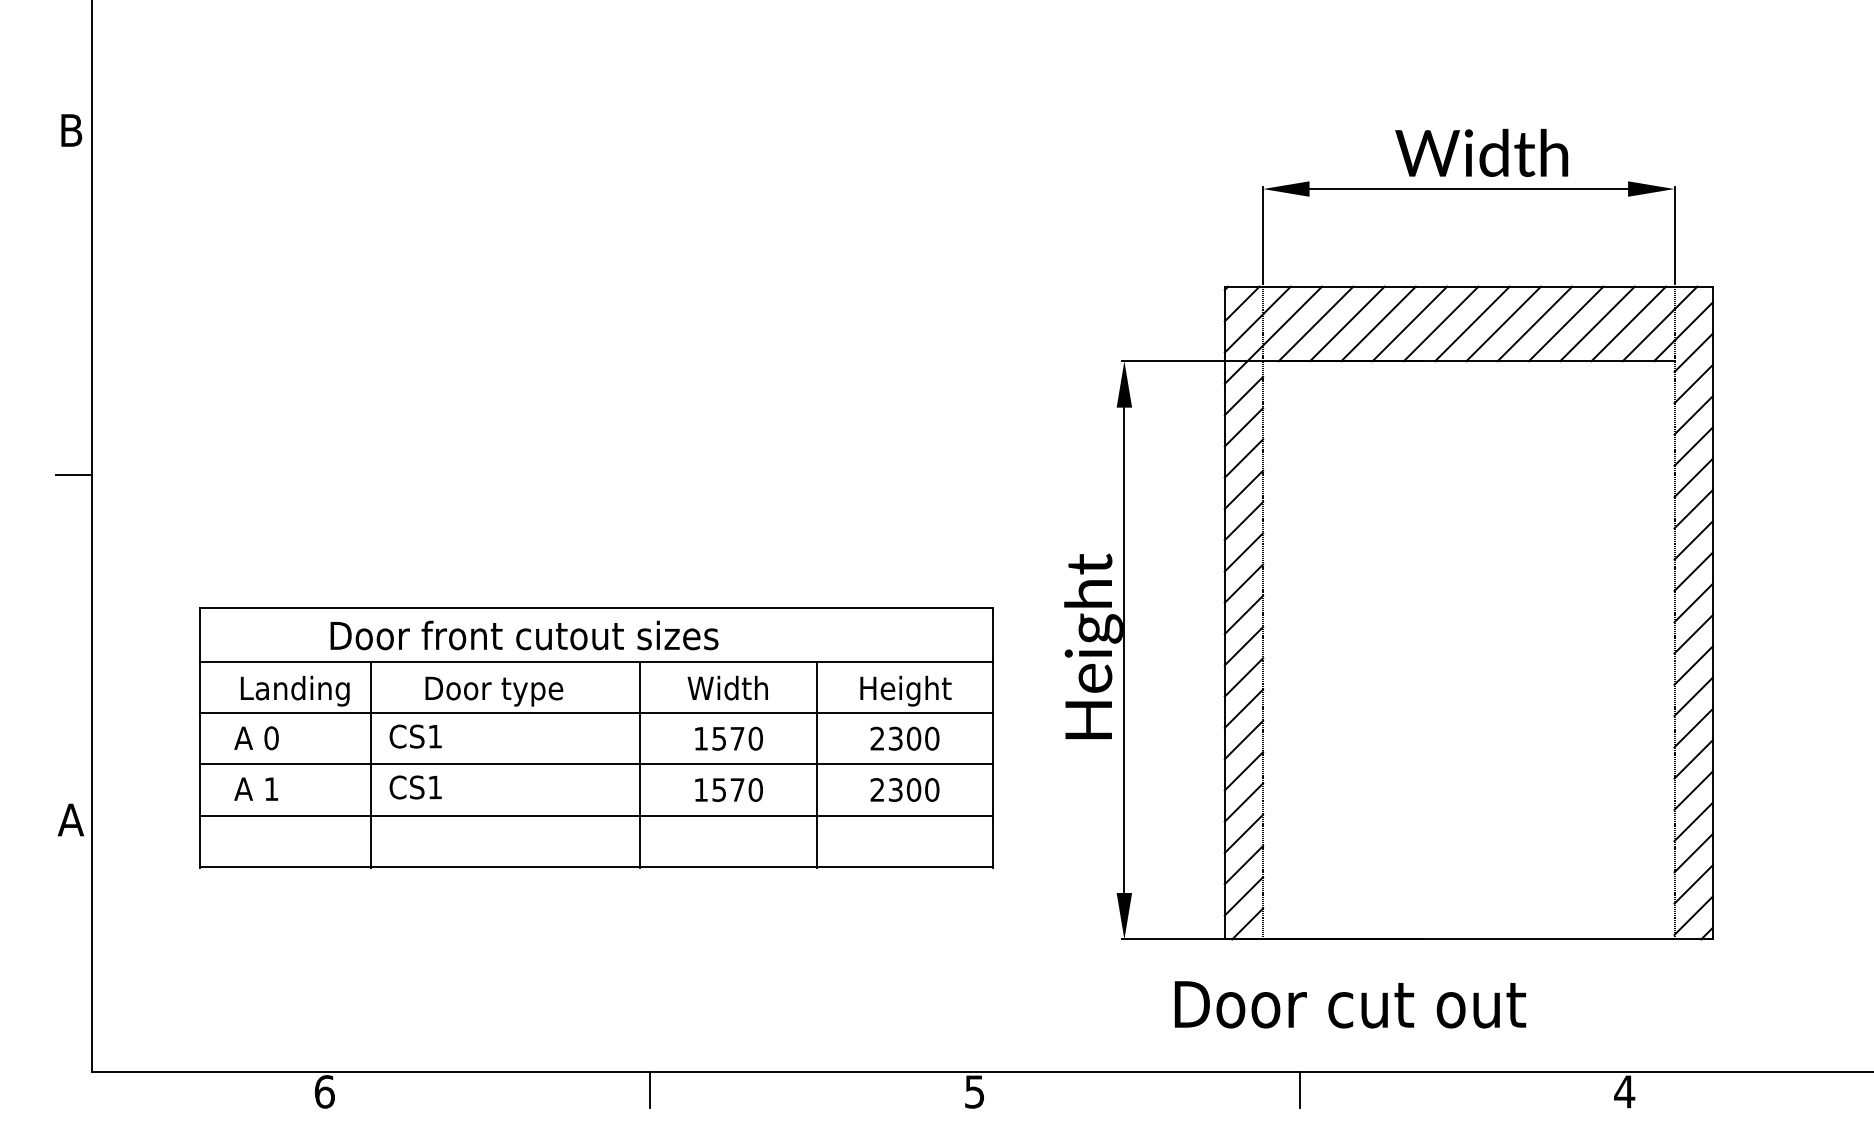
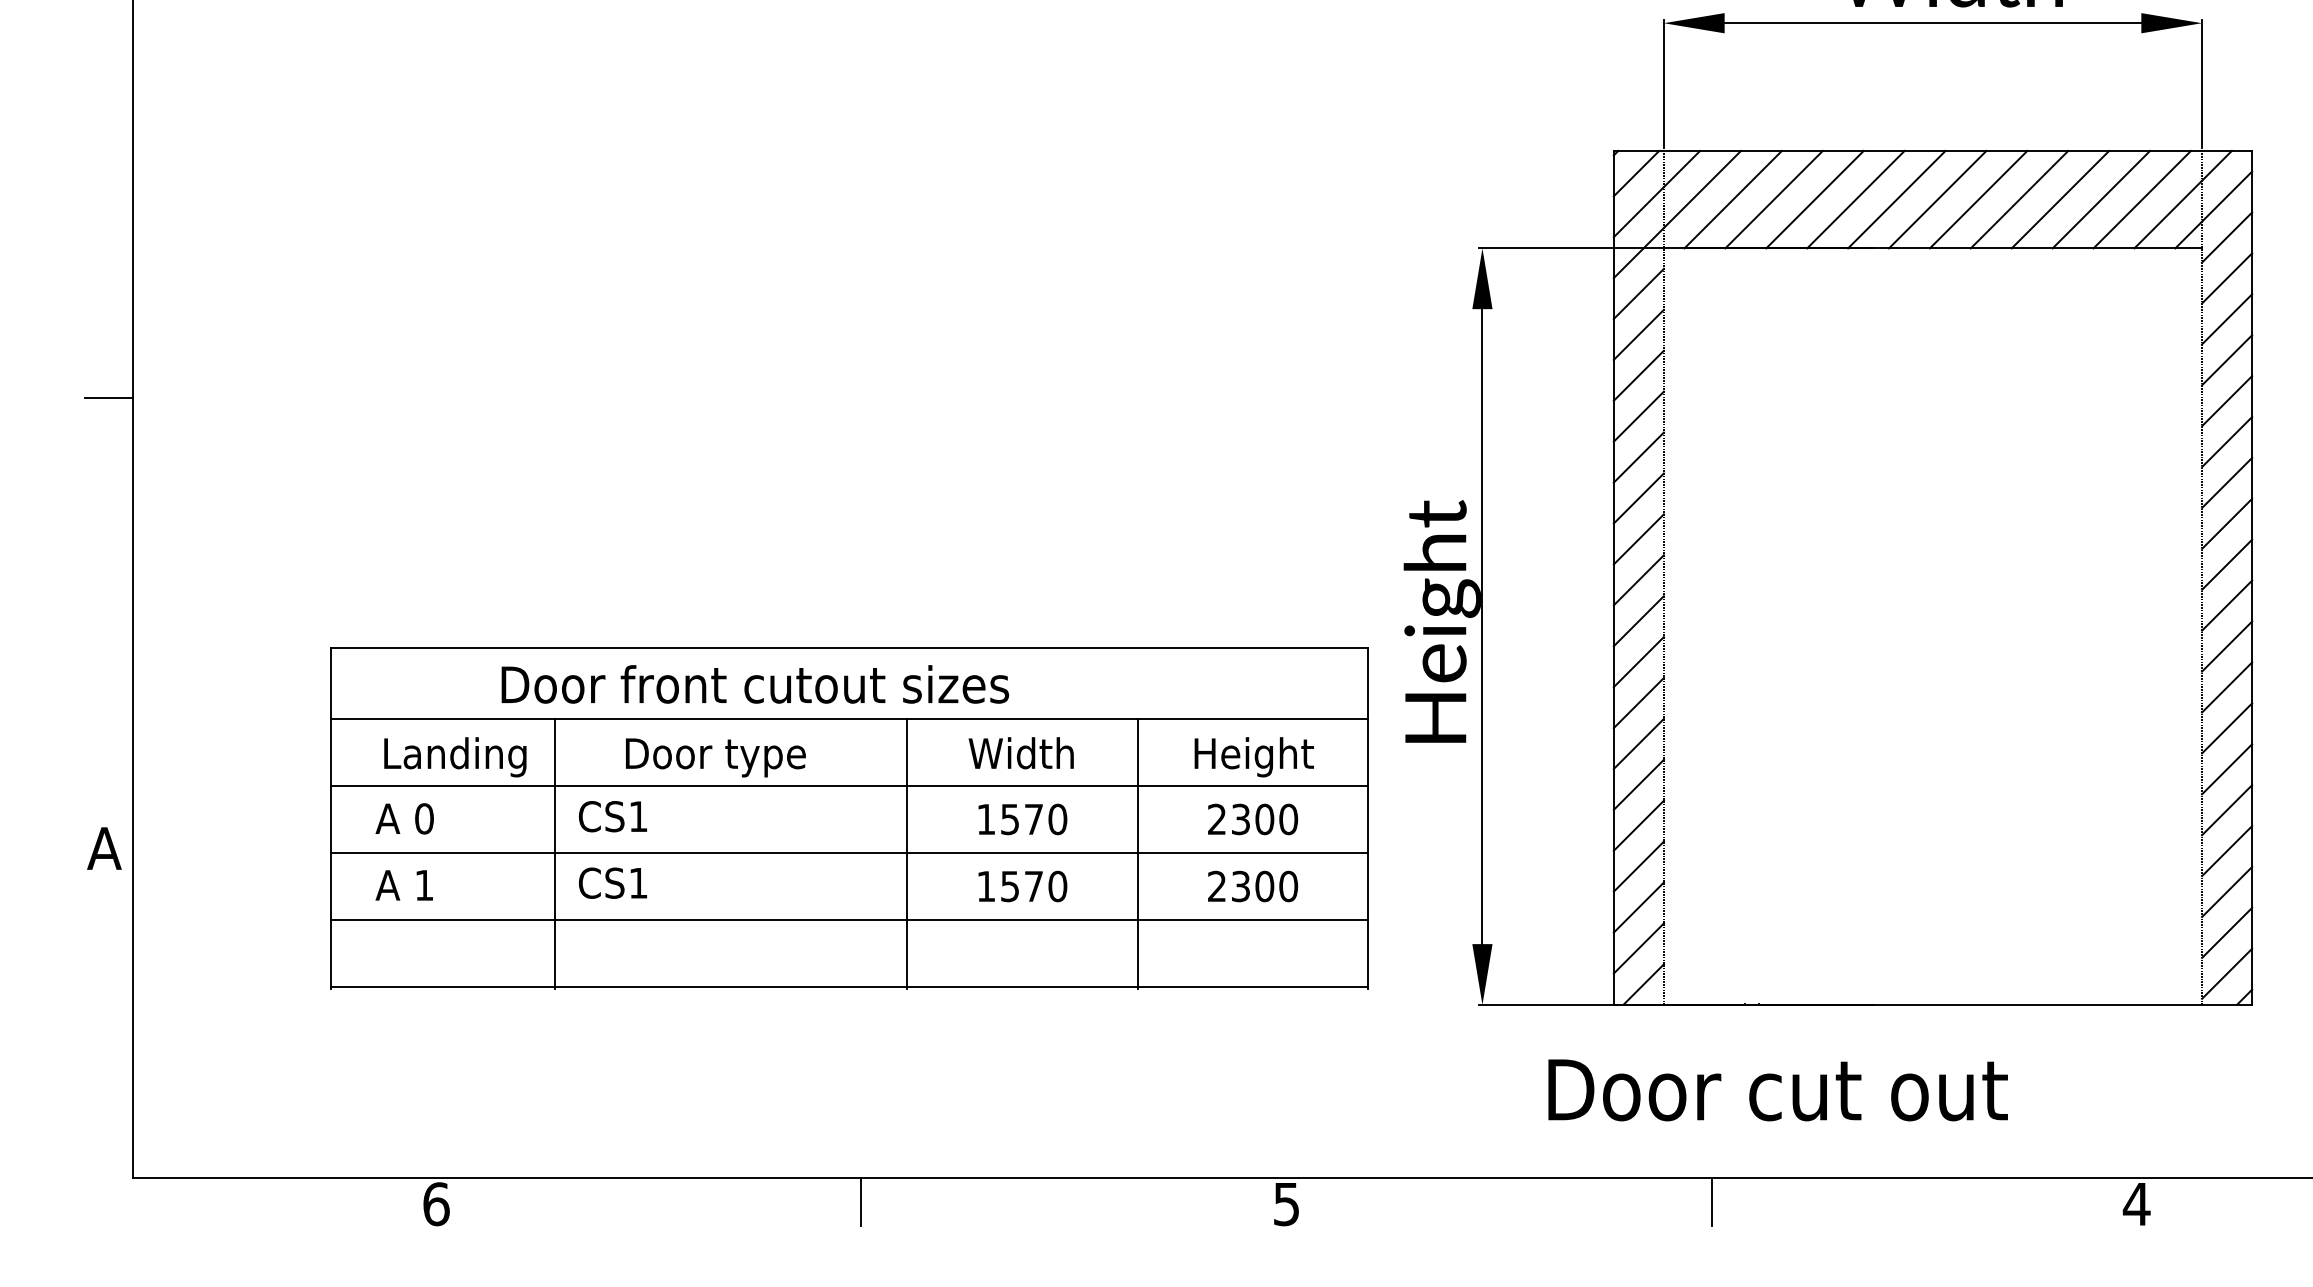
part: (596, 737) -> (849, 817), moved

